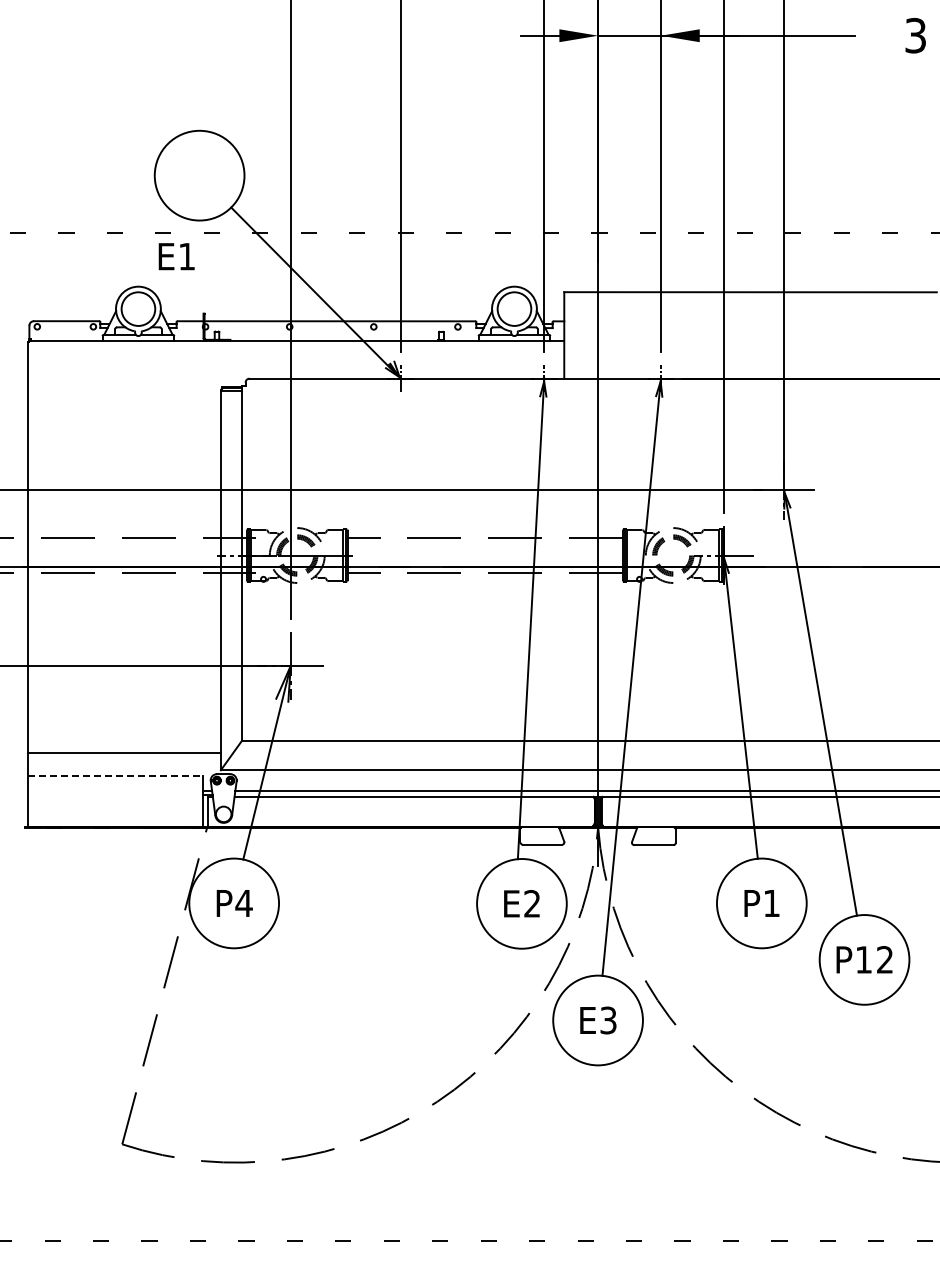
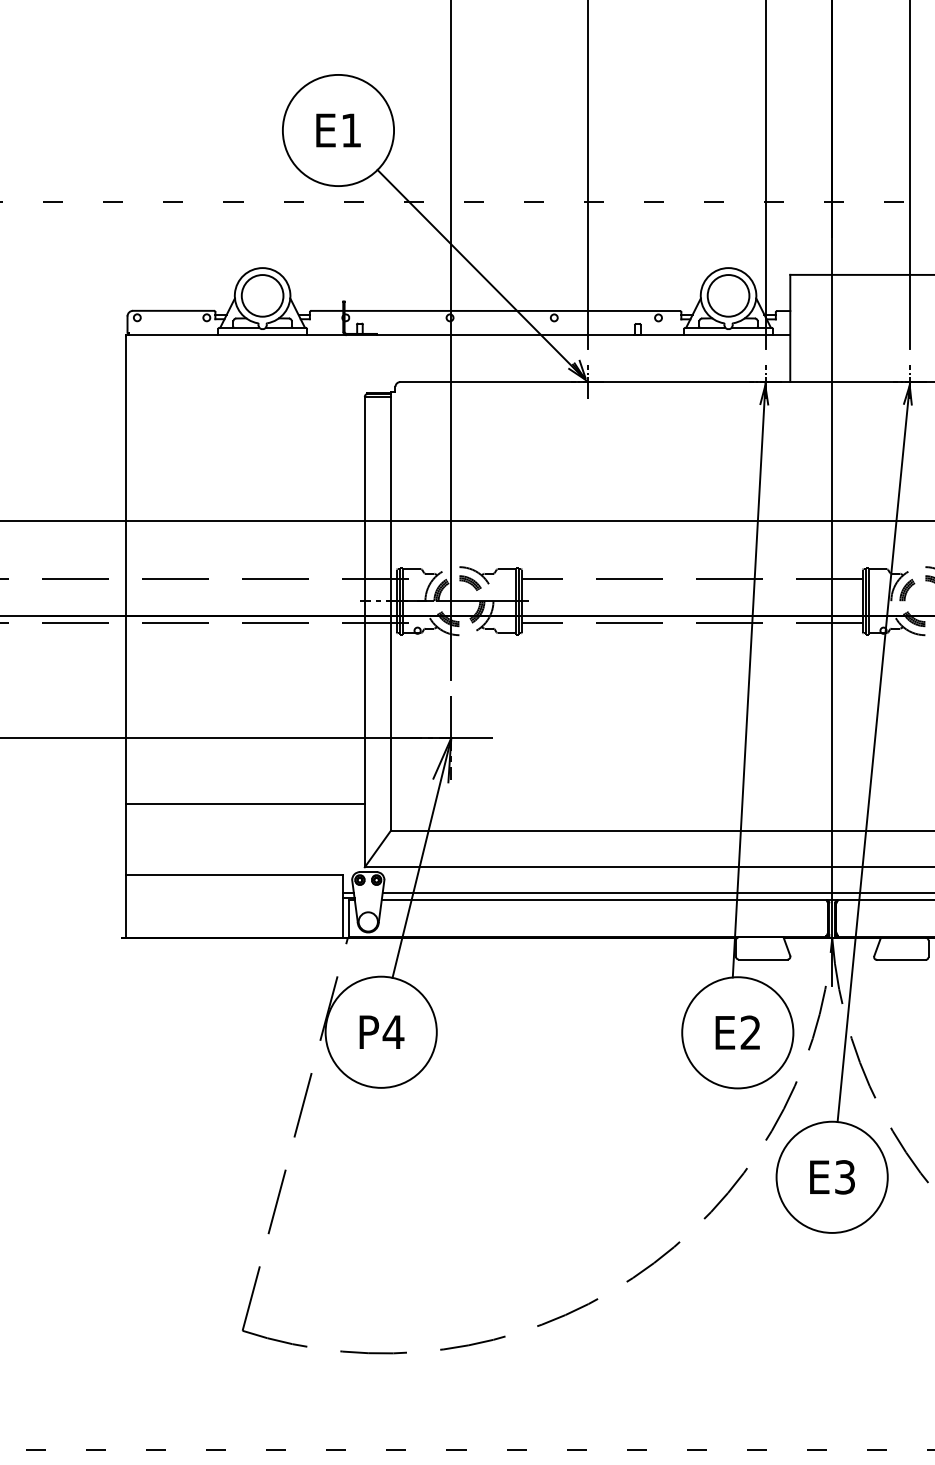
text: (176, 256) -> (338, 130), moved
line: (124, 753) -> (245, 804), moved
line: (116, 776) -> (235, 874), dashed -> solid

